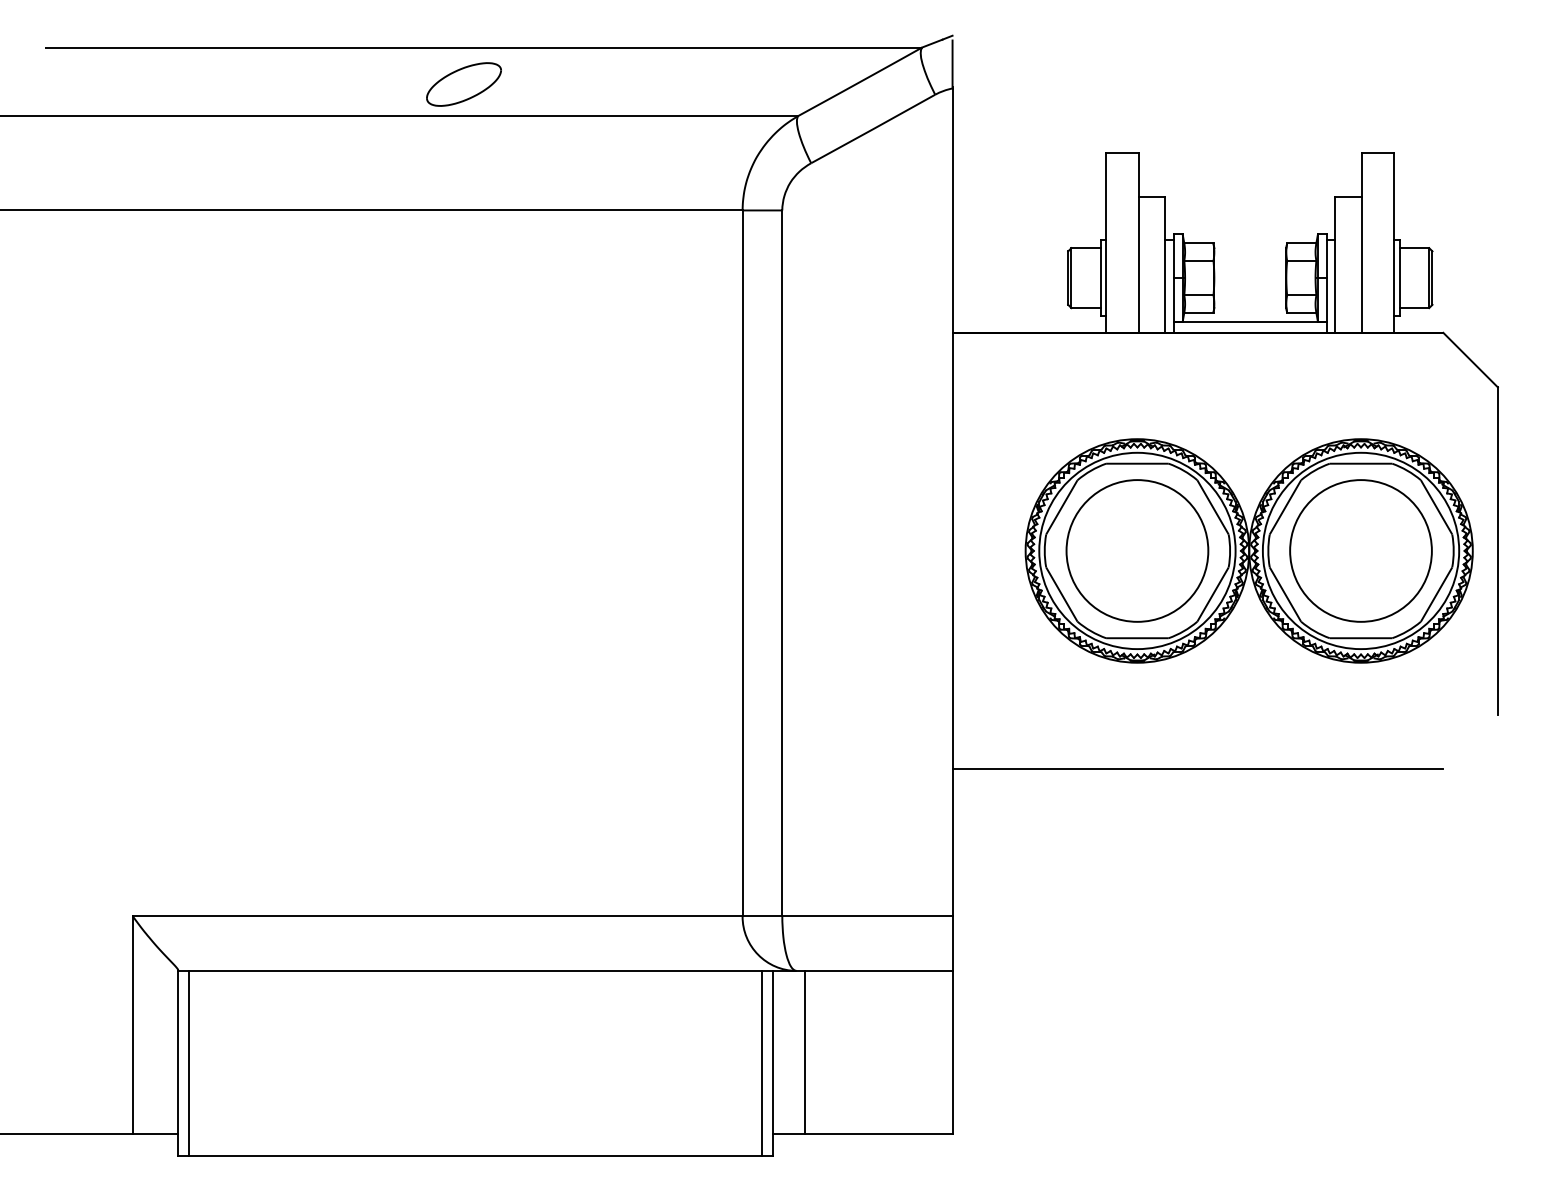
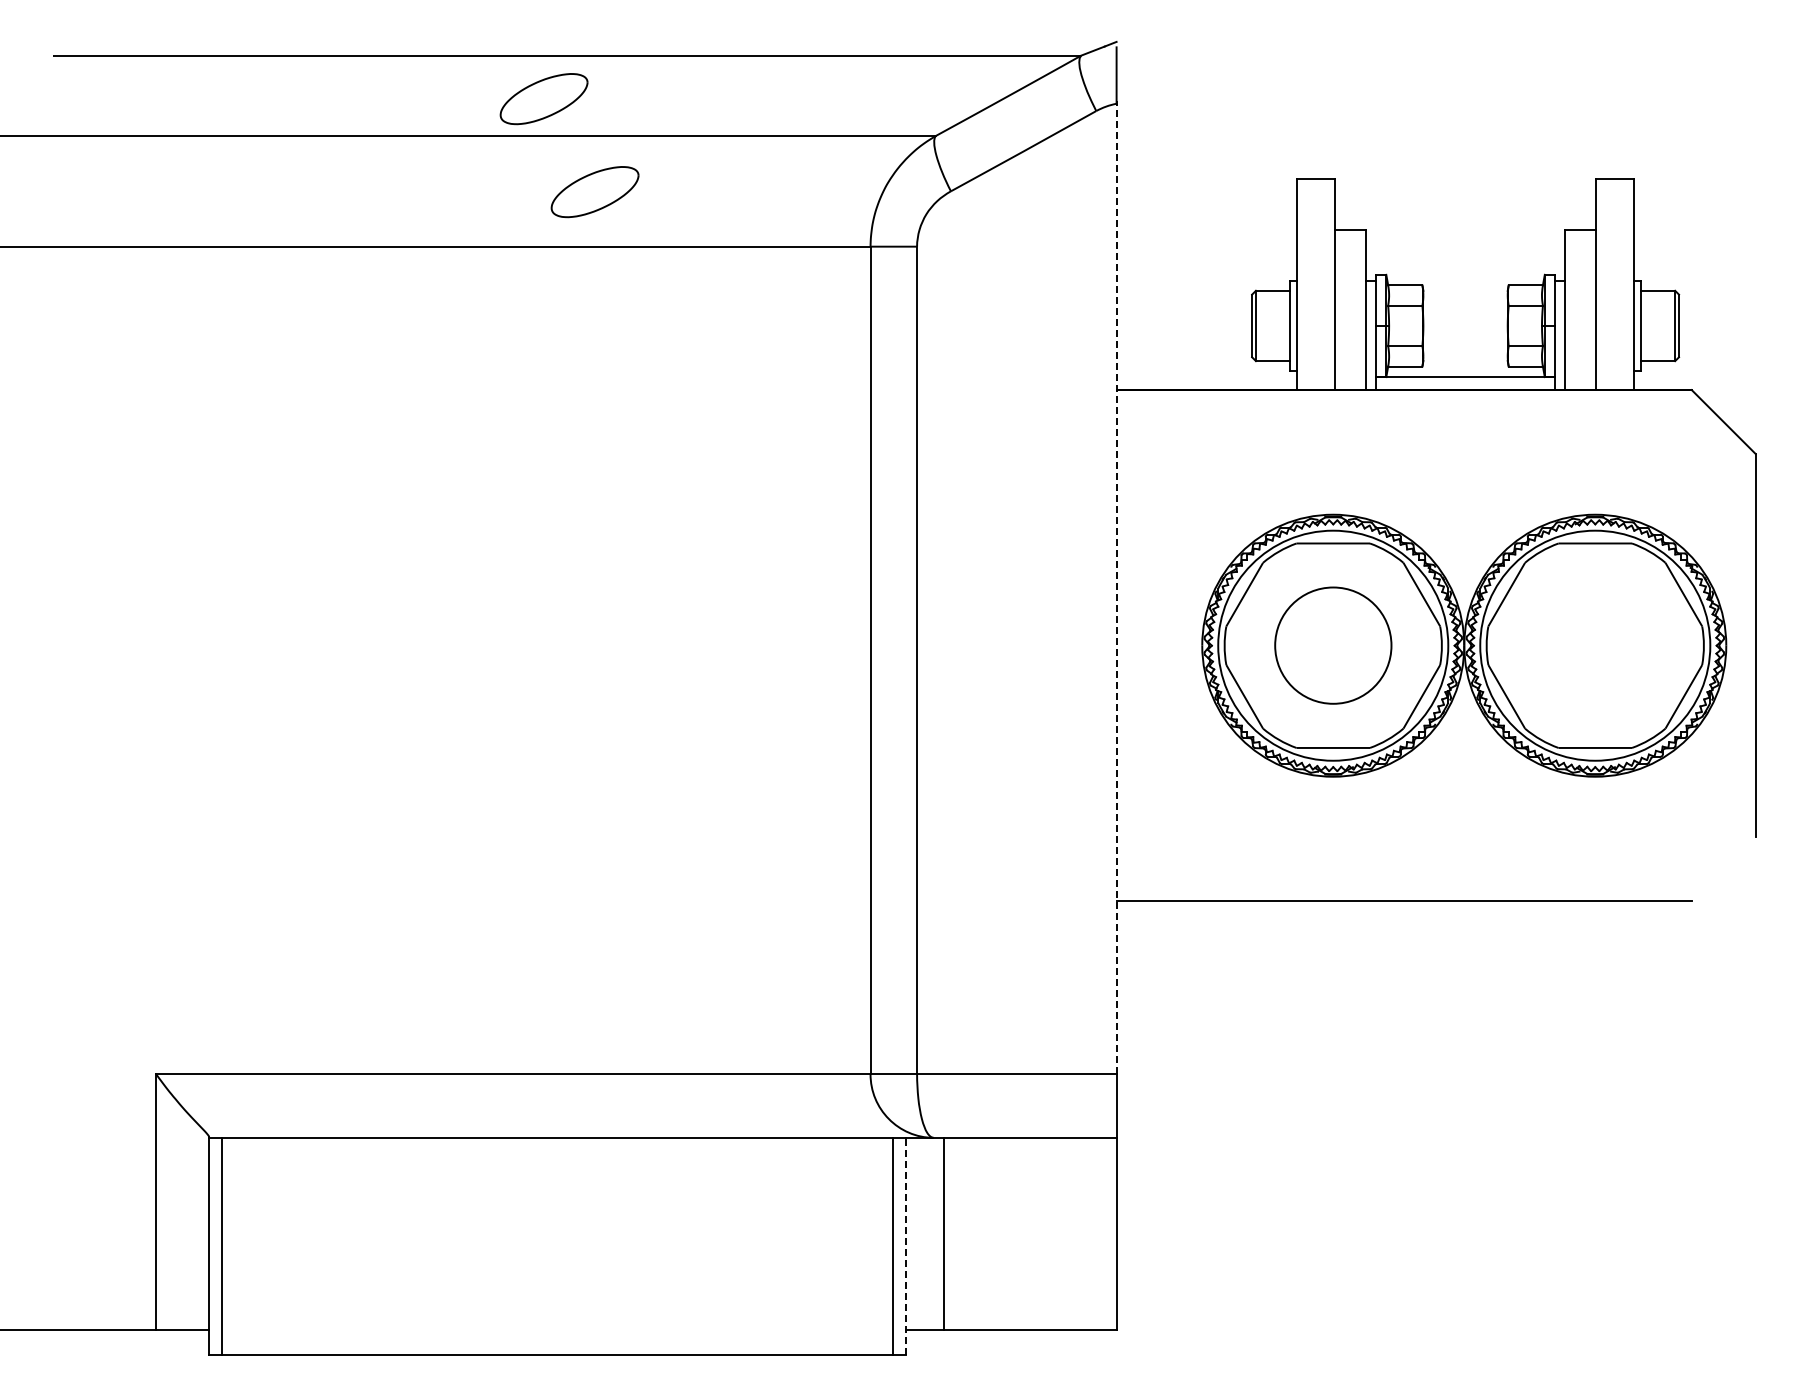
part: (507, 164) -> (594, 192), added
line: (952, 502) -> (1116, 588), solid -> dashed
circle: (1137, 550) -> (1333, 645), size x0.7
circle: (1361, 550) -> (1595, 645), removed
line: (772, 1063) -> (905, 1246), solid -> dashed

